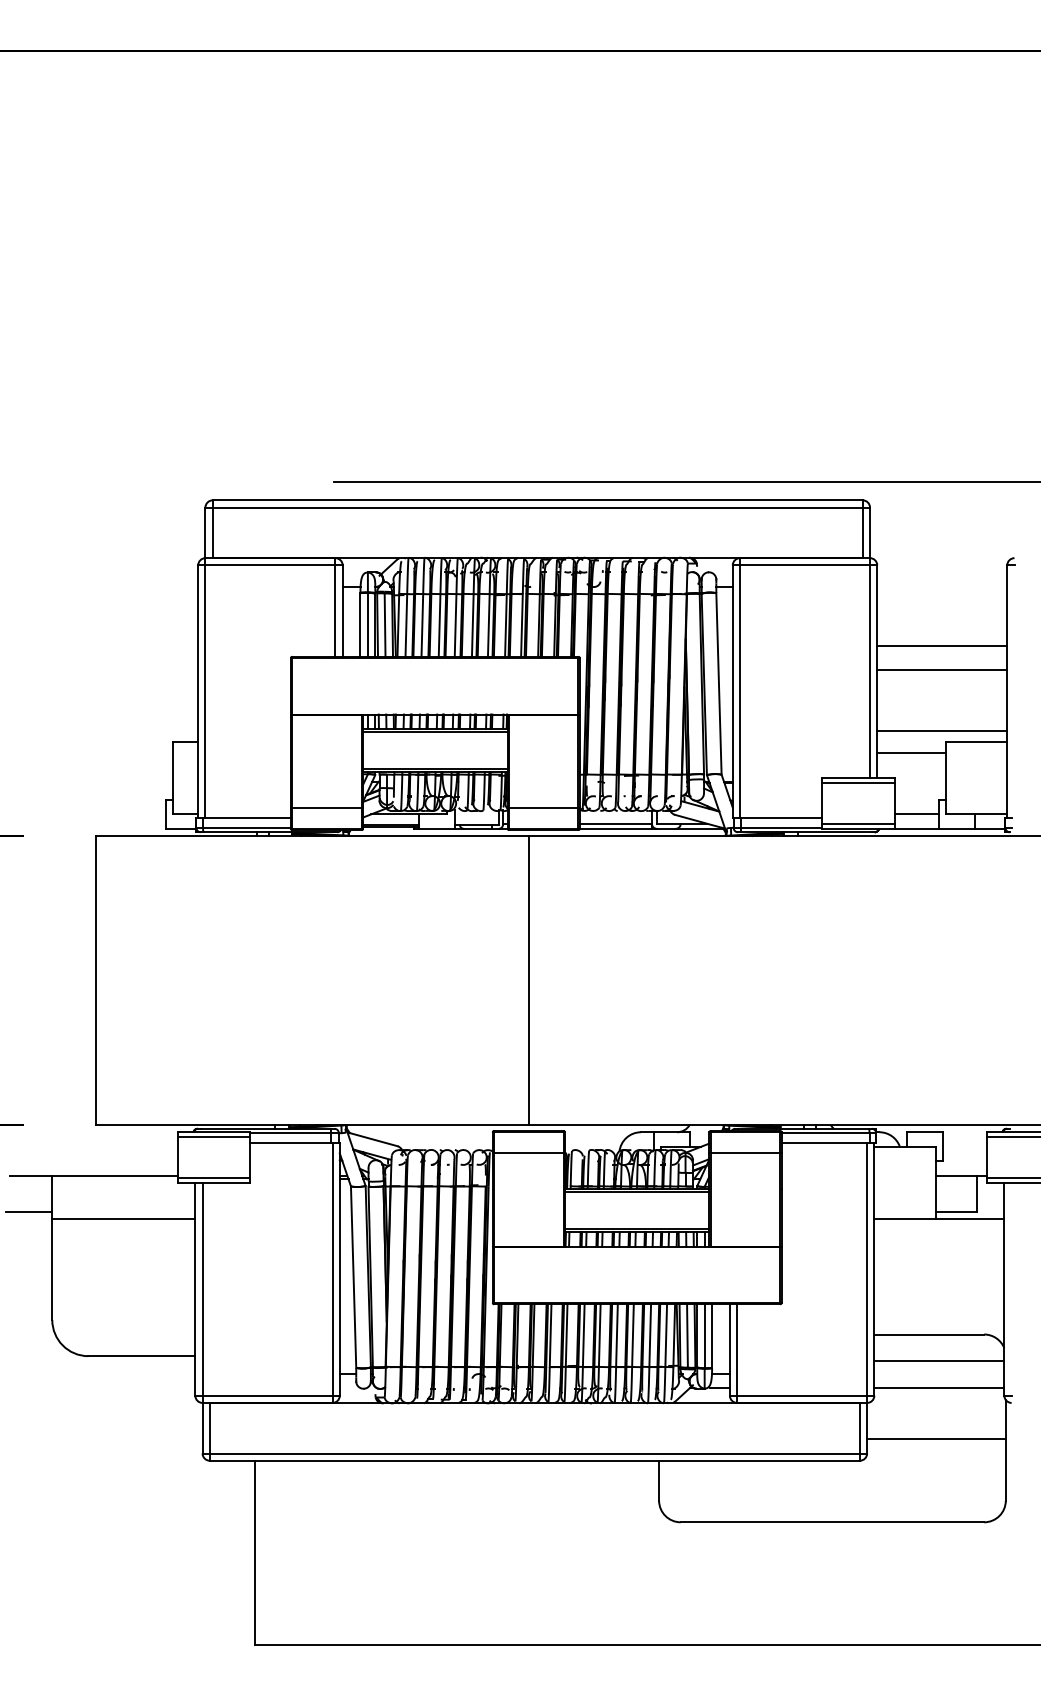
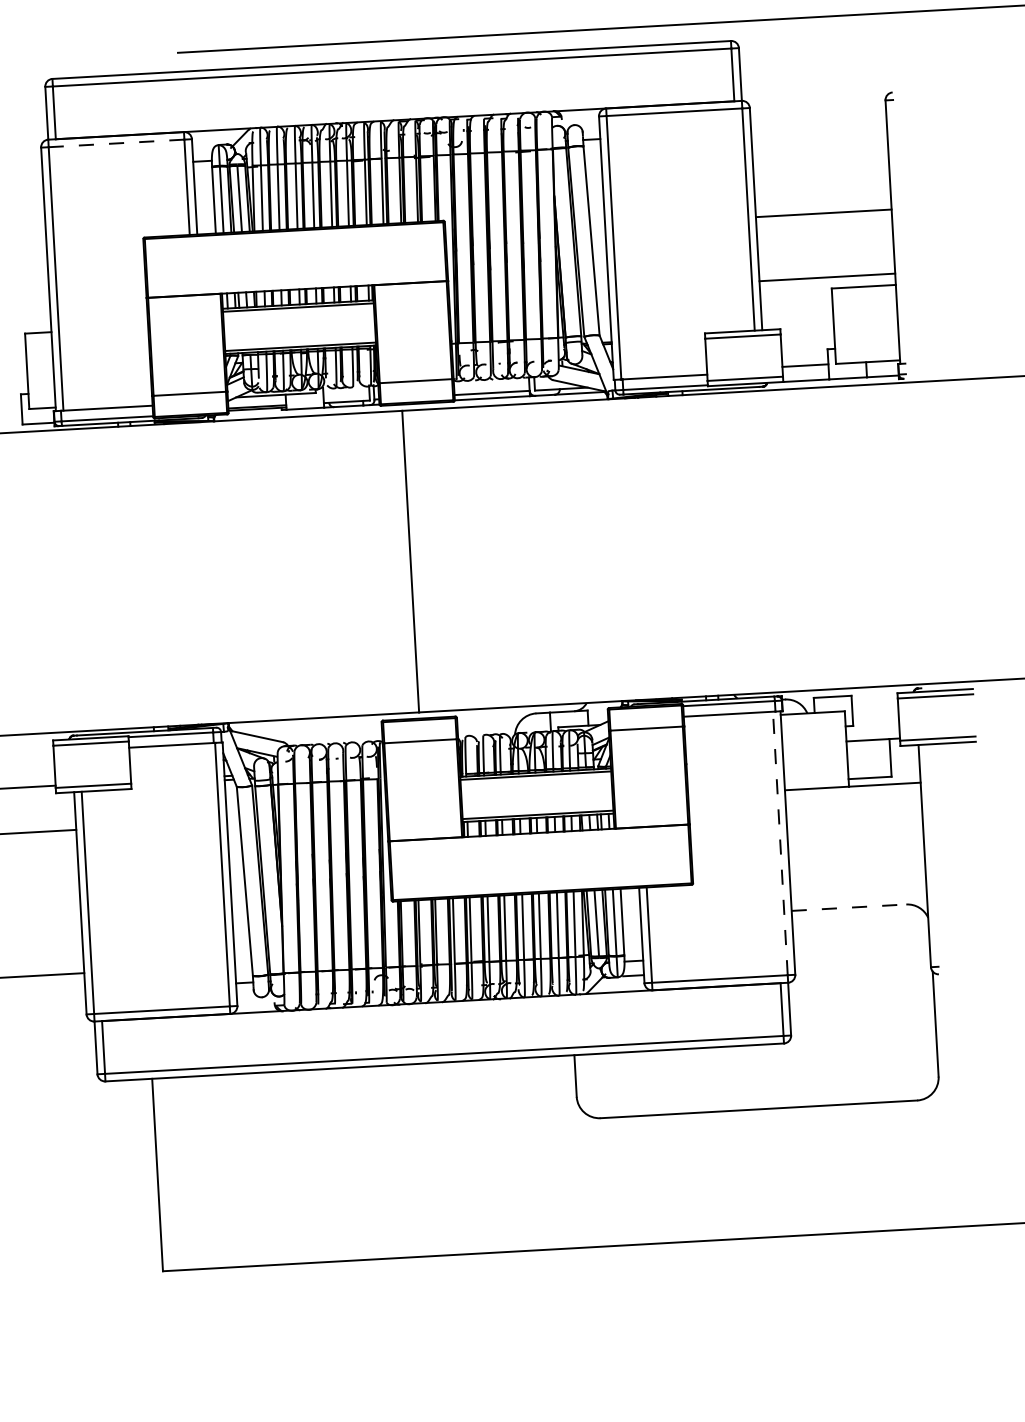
line: (270, 565) -> (116, 143), solid -> dashed
line: (942, 646) -> (822, 188), removed
line: (911, 753) -> (796, 302), removed
line: (867, 1268) -> (780, 842), solid -> dashed
line: (929, 1334) -> (849, 907), solid -> dashed
line: (939, 1361) -> (861, 935), removed
line: (939, 1387) -> (862, 962), removed
line: (936, 1438) -> (862, 1015), removed

